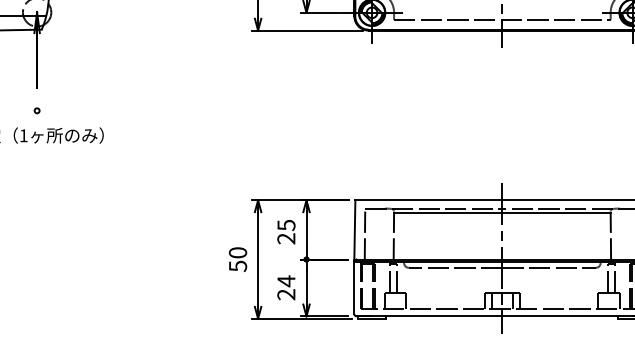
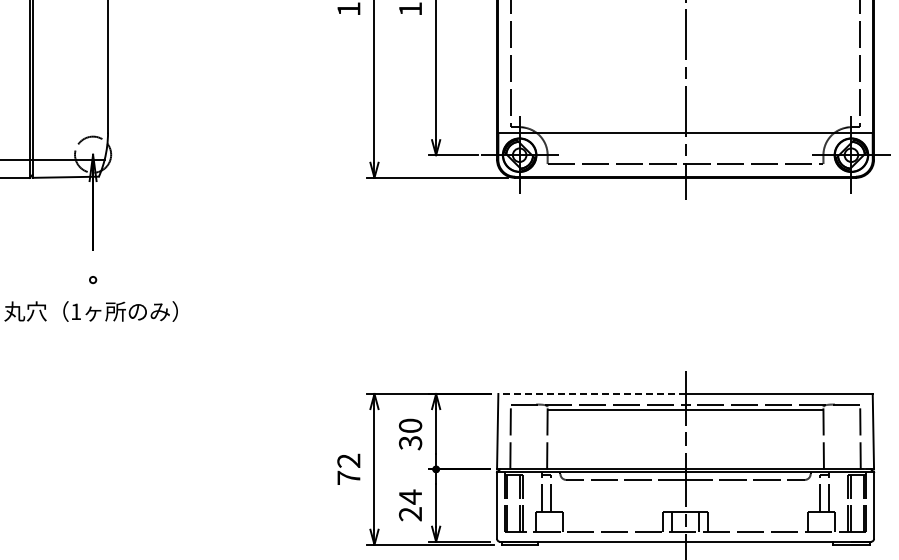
line: (428, 200) -> (591, 394), solid -> dashed
text: (286, 232) -> (410, 434), 25 -> 30
text: (237, 259) -> (348, 469), 50 -> 72

